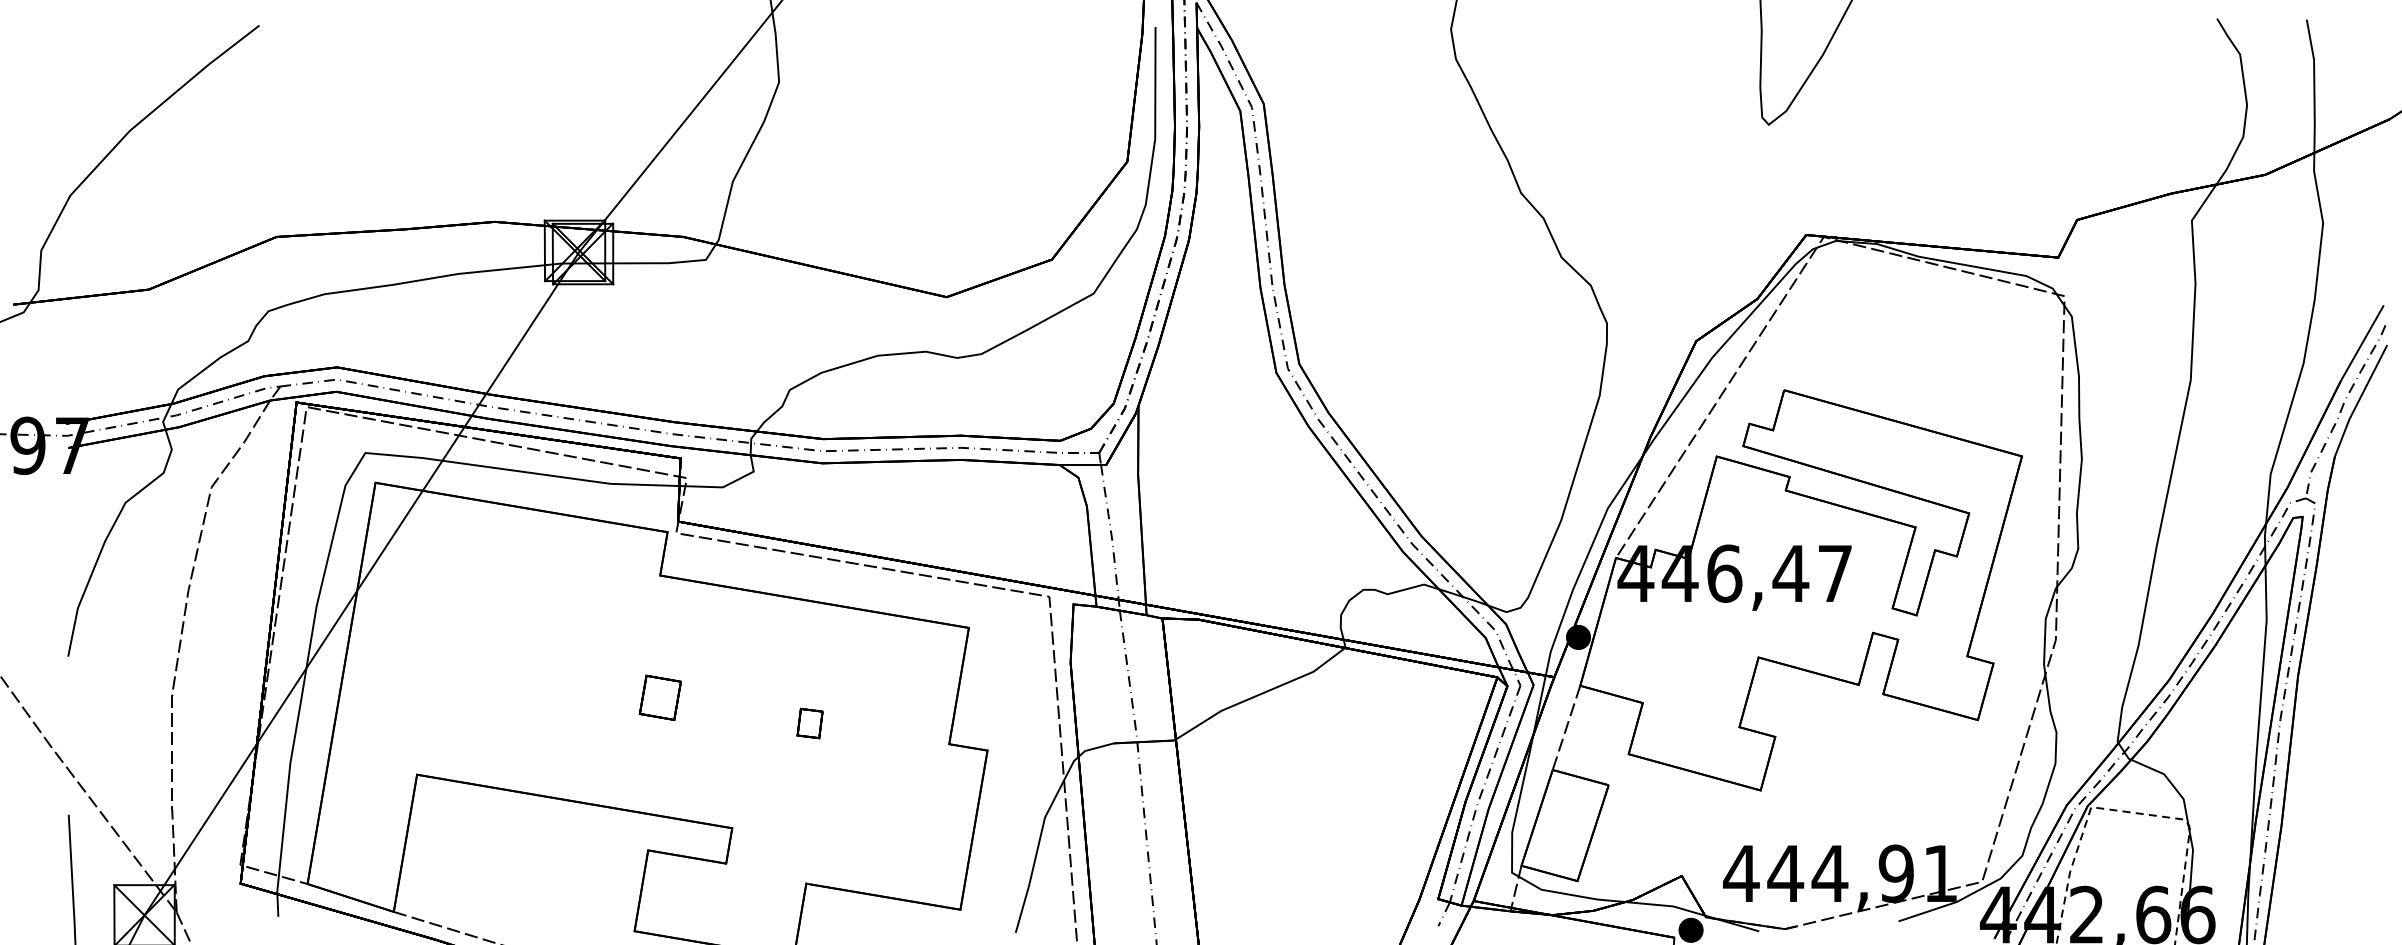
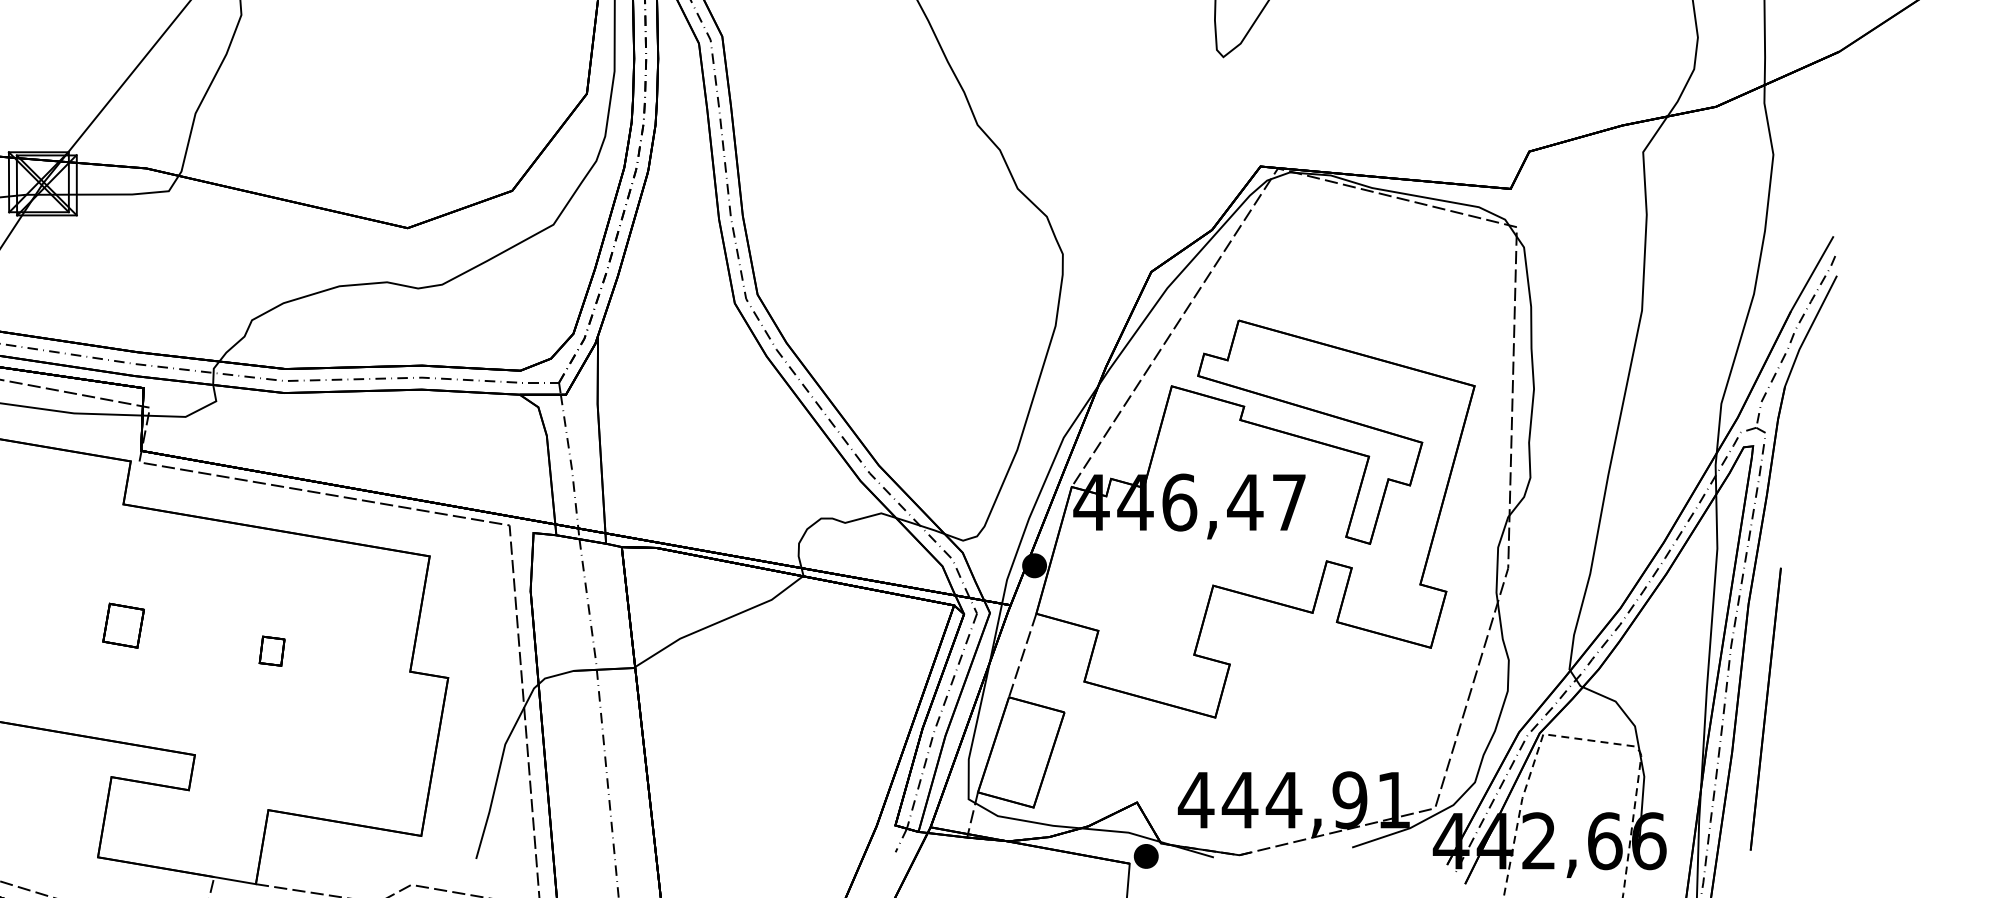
line: (2315, 781) -> (1765, 708), added

